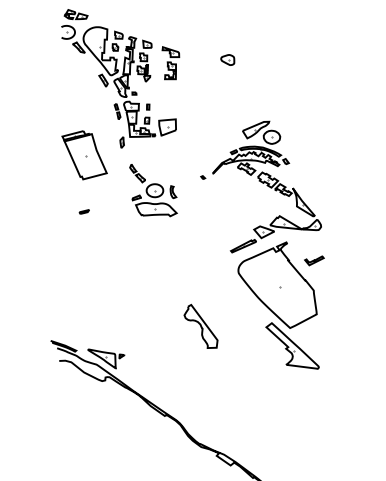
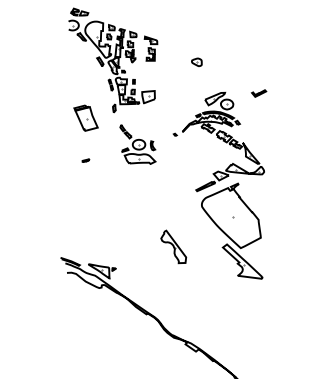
part: (227, 58) -> (196, 61), moved
part: (83, 155) -> (85, 118), size x0.7
part: (314, 260) -> (259, 93), moved

